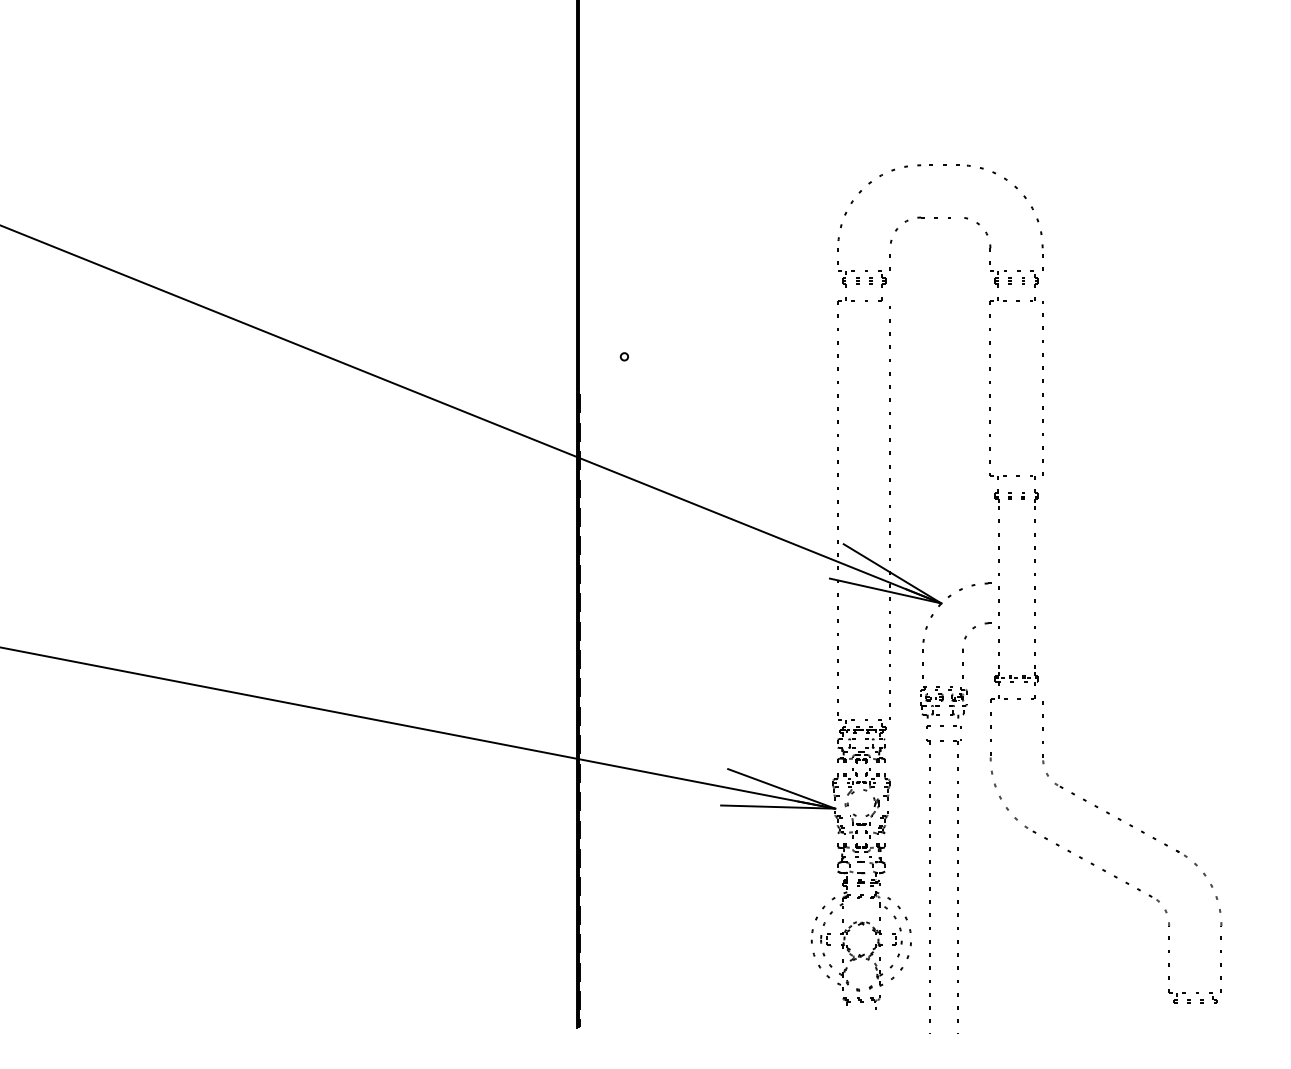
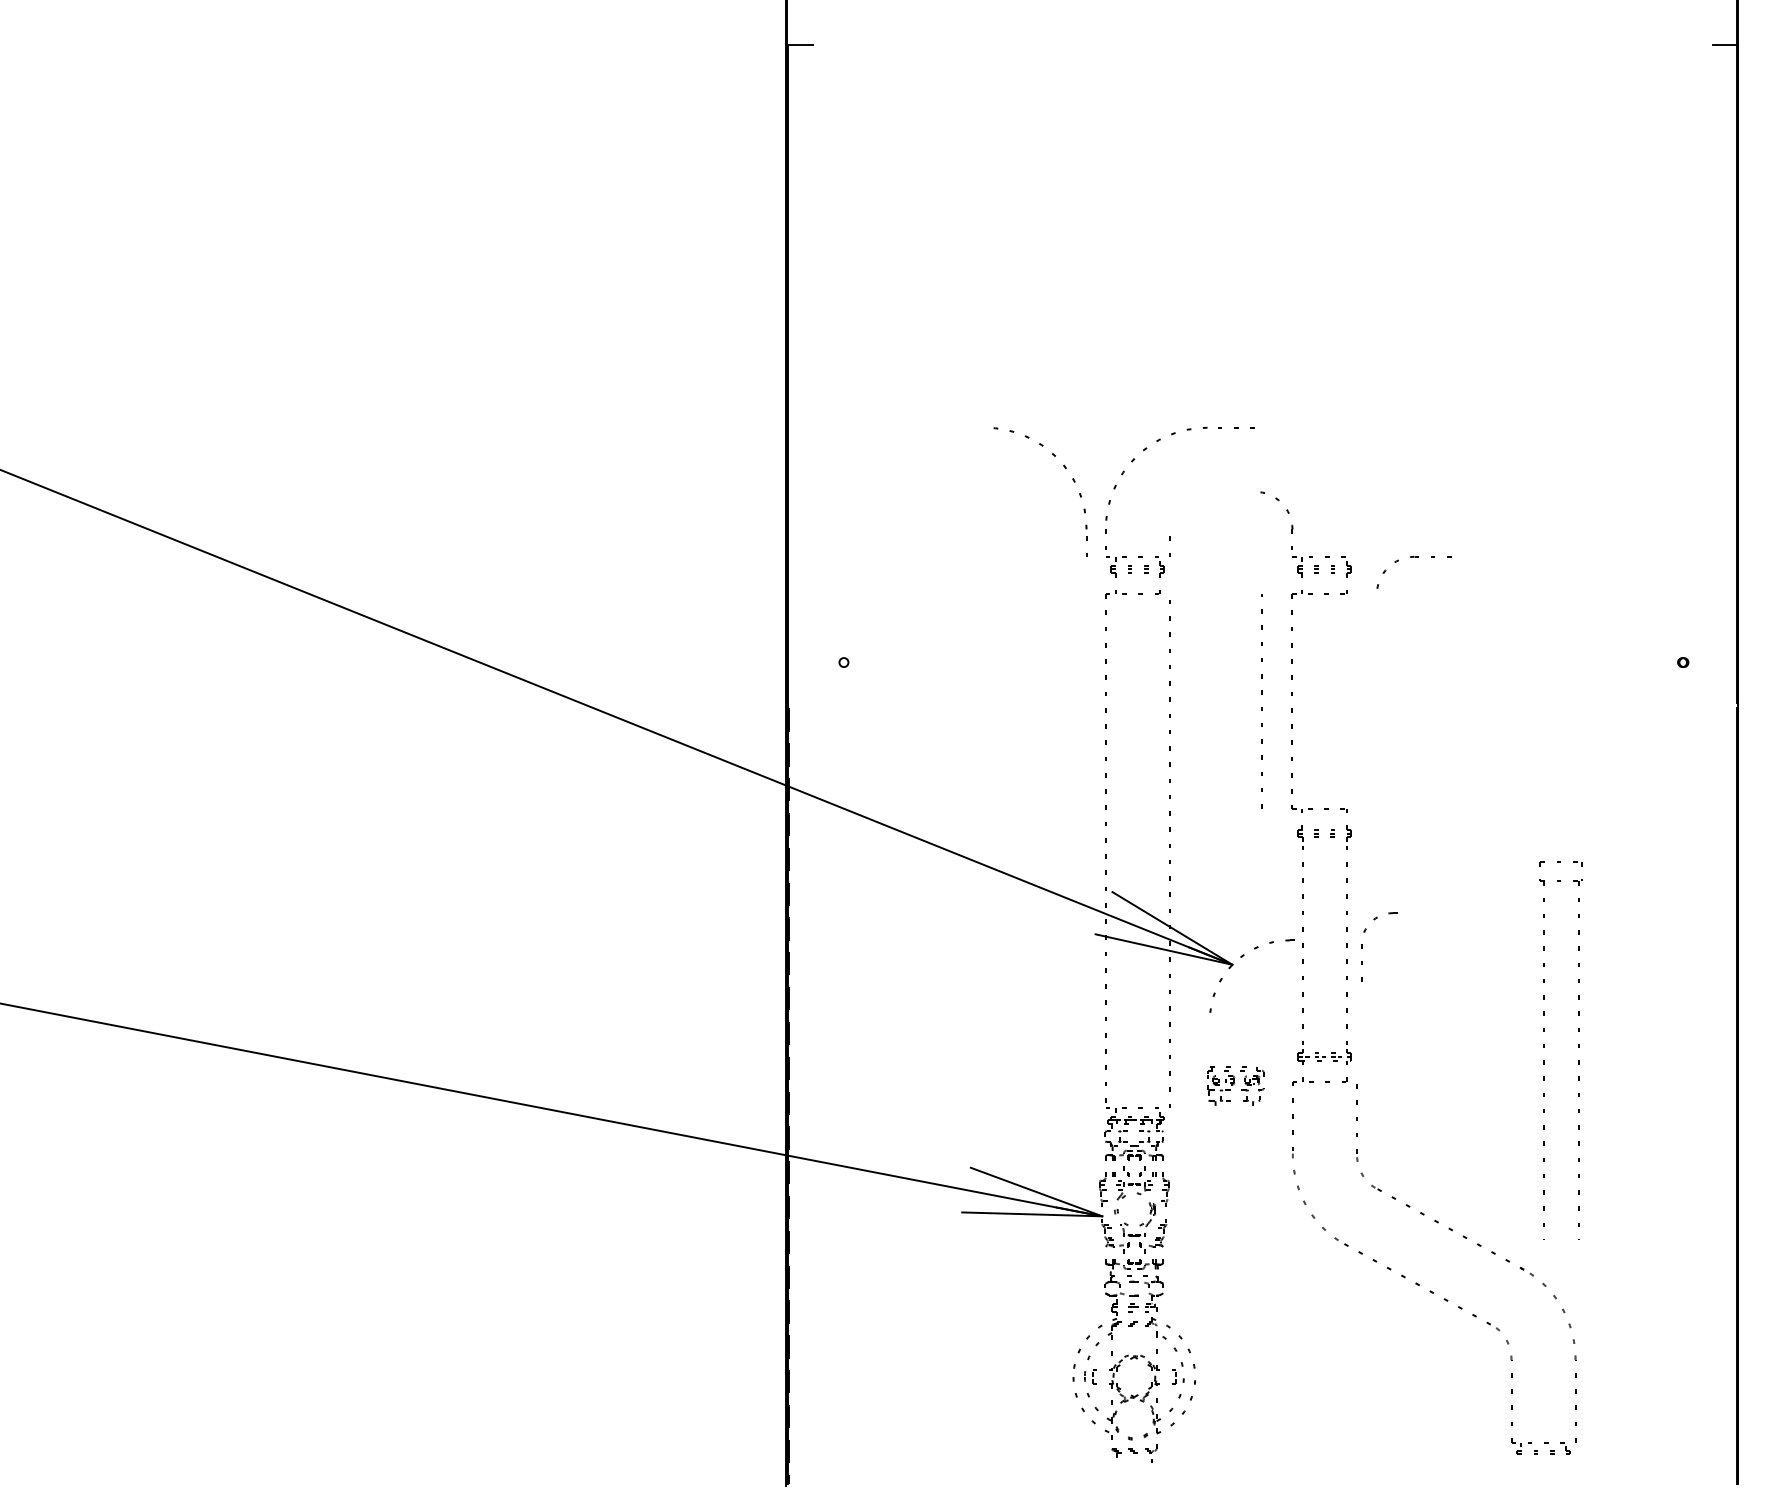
part: (1025, 199) -> (1065, 469), moved
part: (920, 218) -> (1413, 557), moved
line: (1042, 393) -> (1261, 707), moved
part: (963, 650) -> (1362, 946), moved
line: (922, 663) -> (1209, 1038), removed
part: (930, 876) -> (1544, 1047), moved

